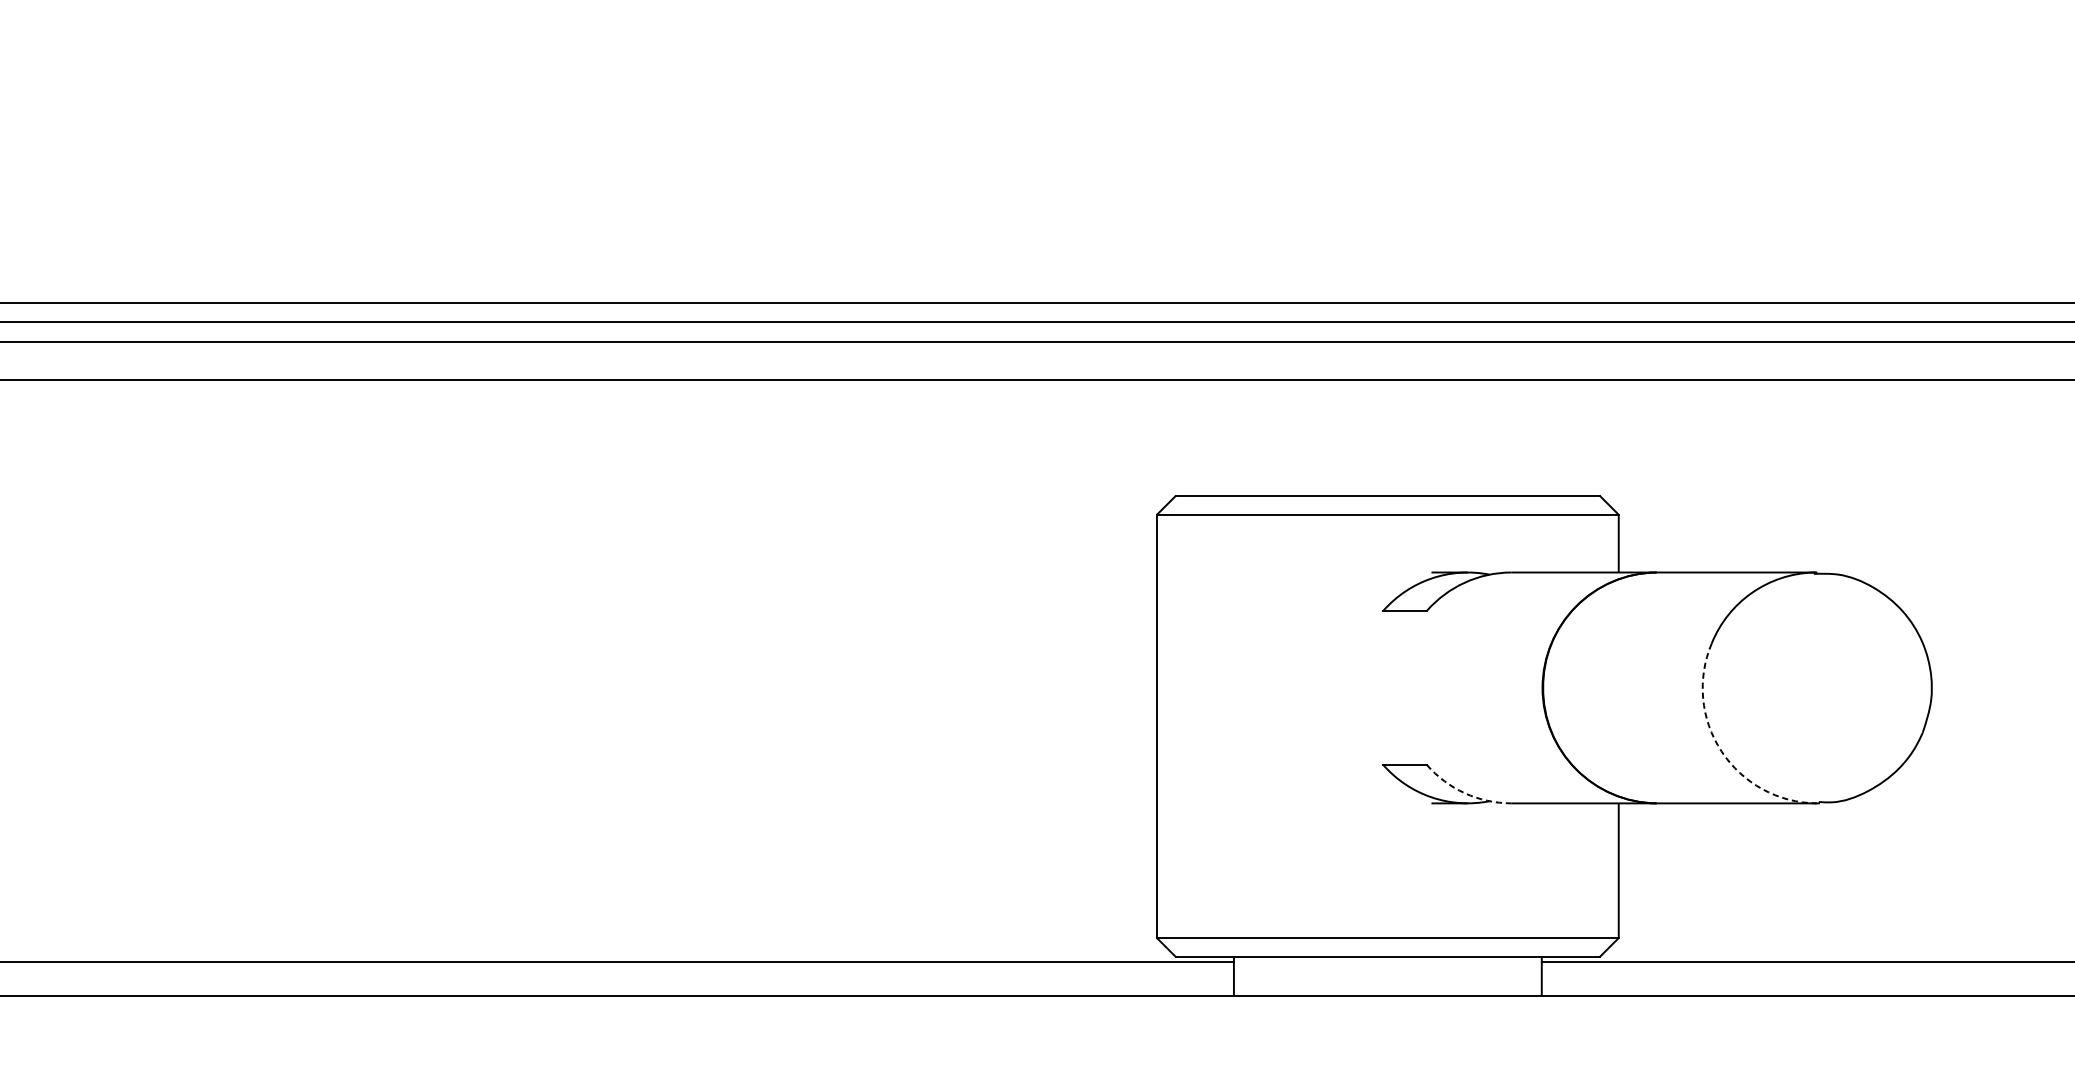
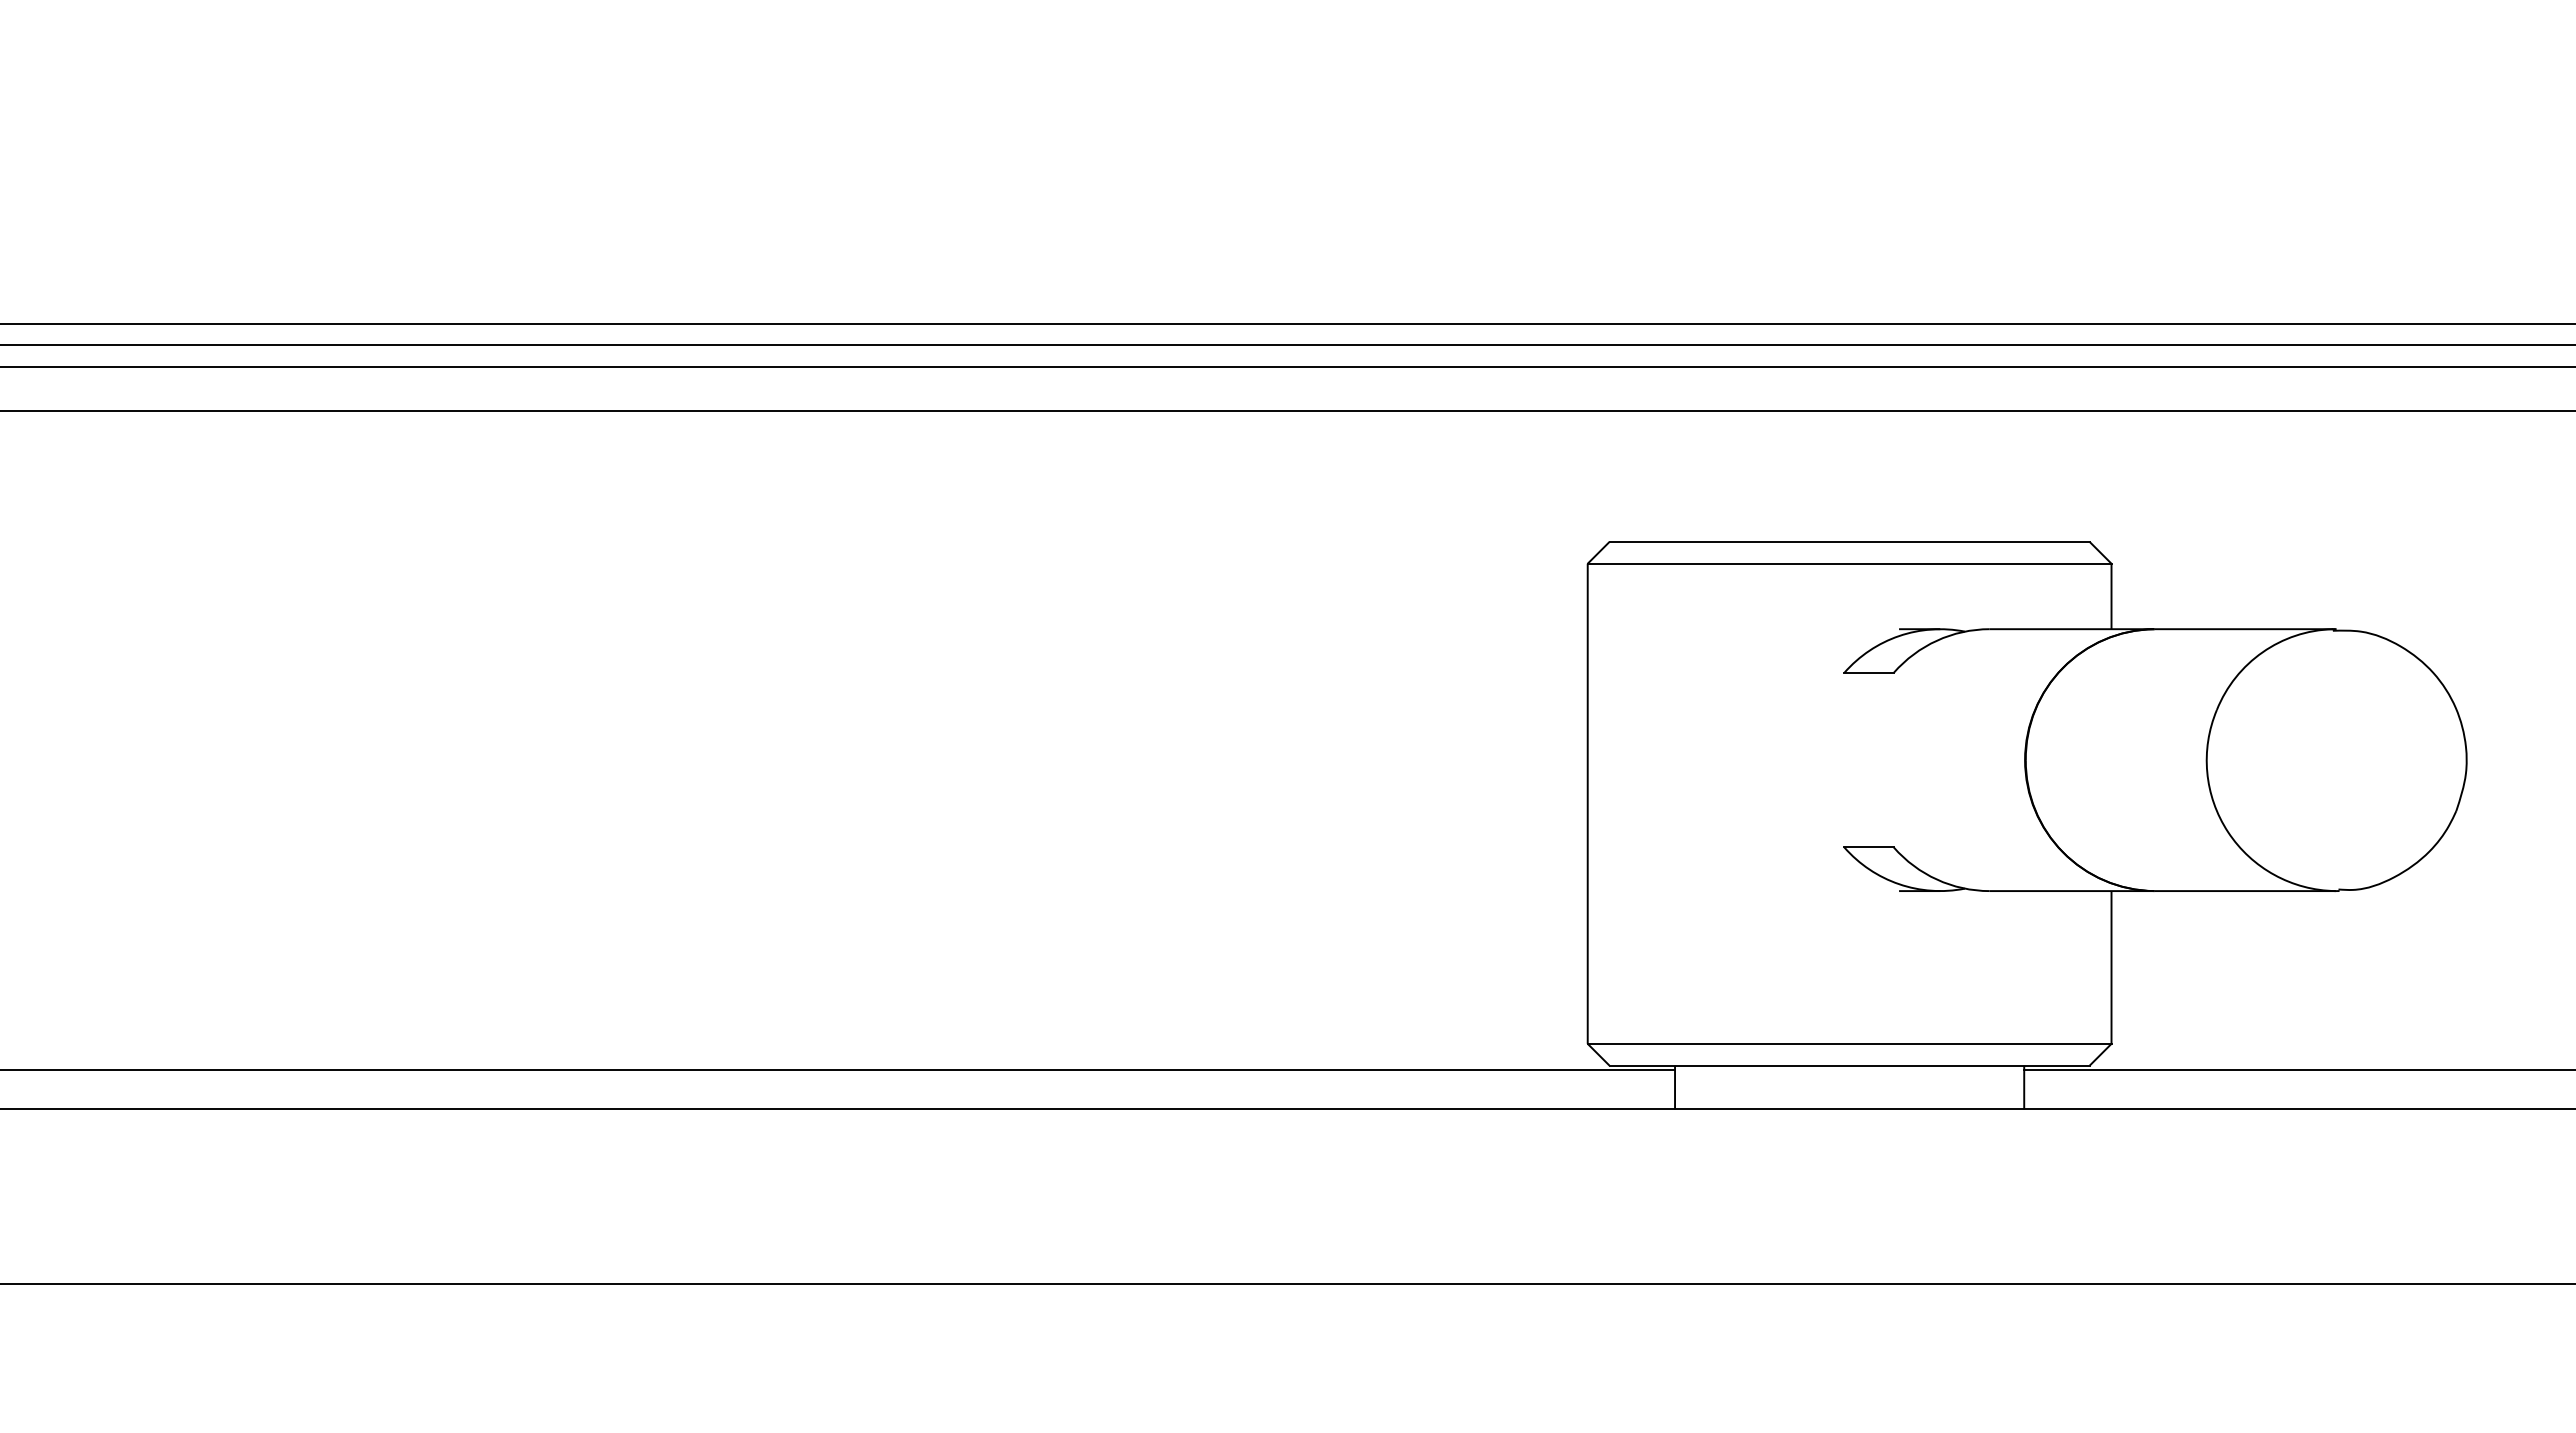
arc: (1721, 751) -> (2228, 832), dashed -> solid
arc: (1465, 793) -> (1937, 879), dashed -> solid

